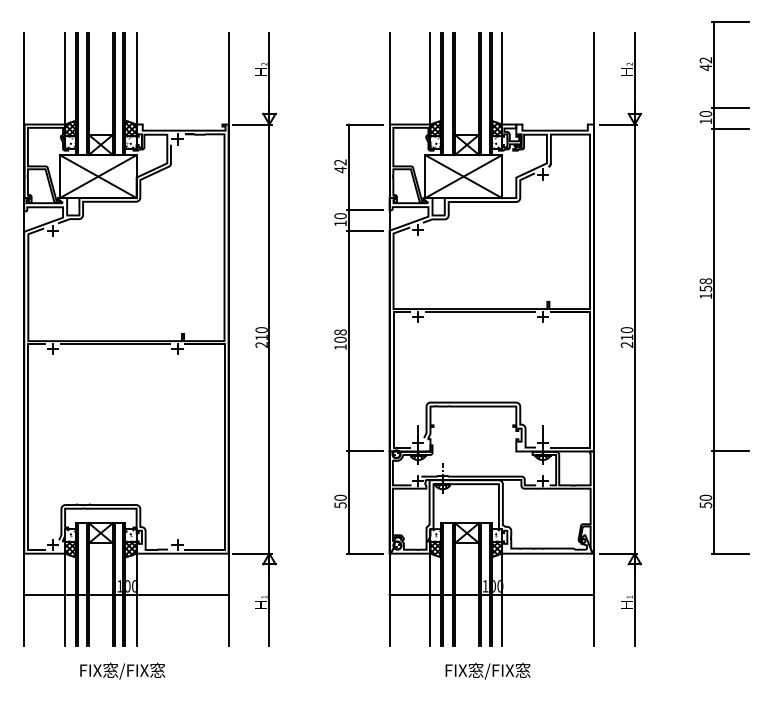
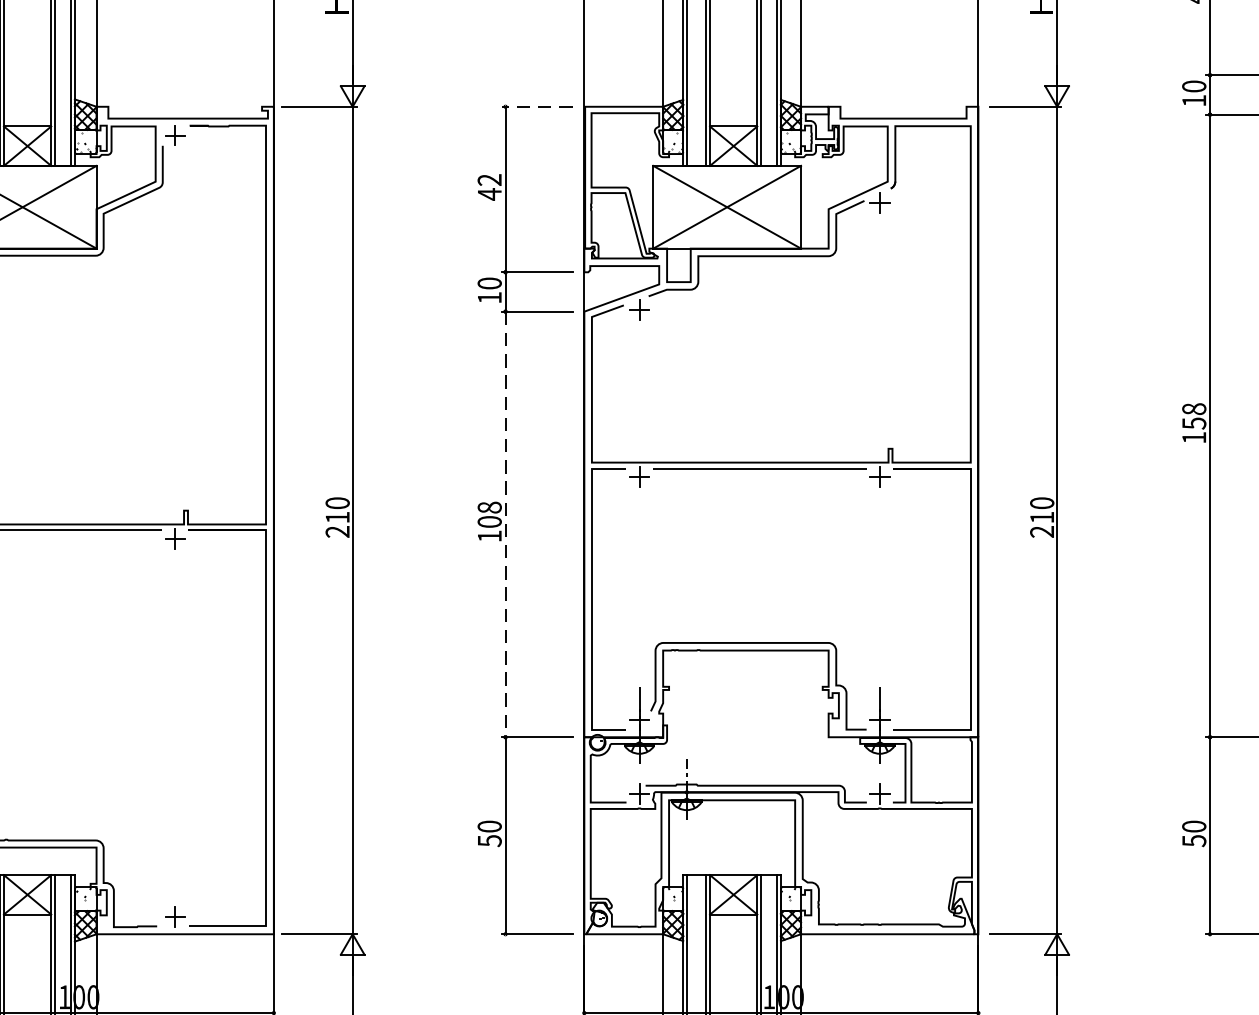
line: (364, 124) -> (535, 106), solid -> dashed
line: (348, 341) -> (505, 525), solid -> dashed

